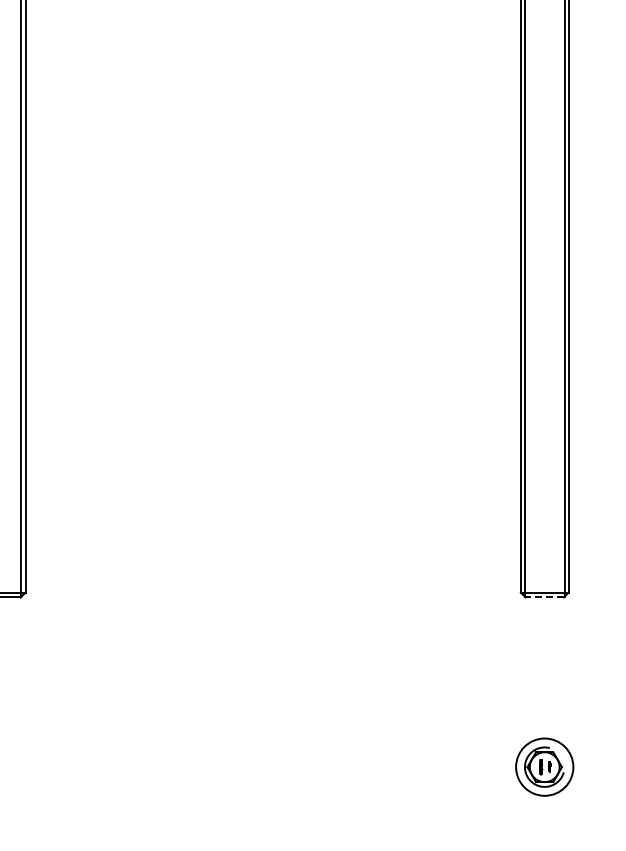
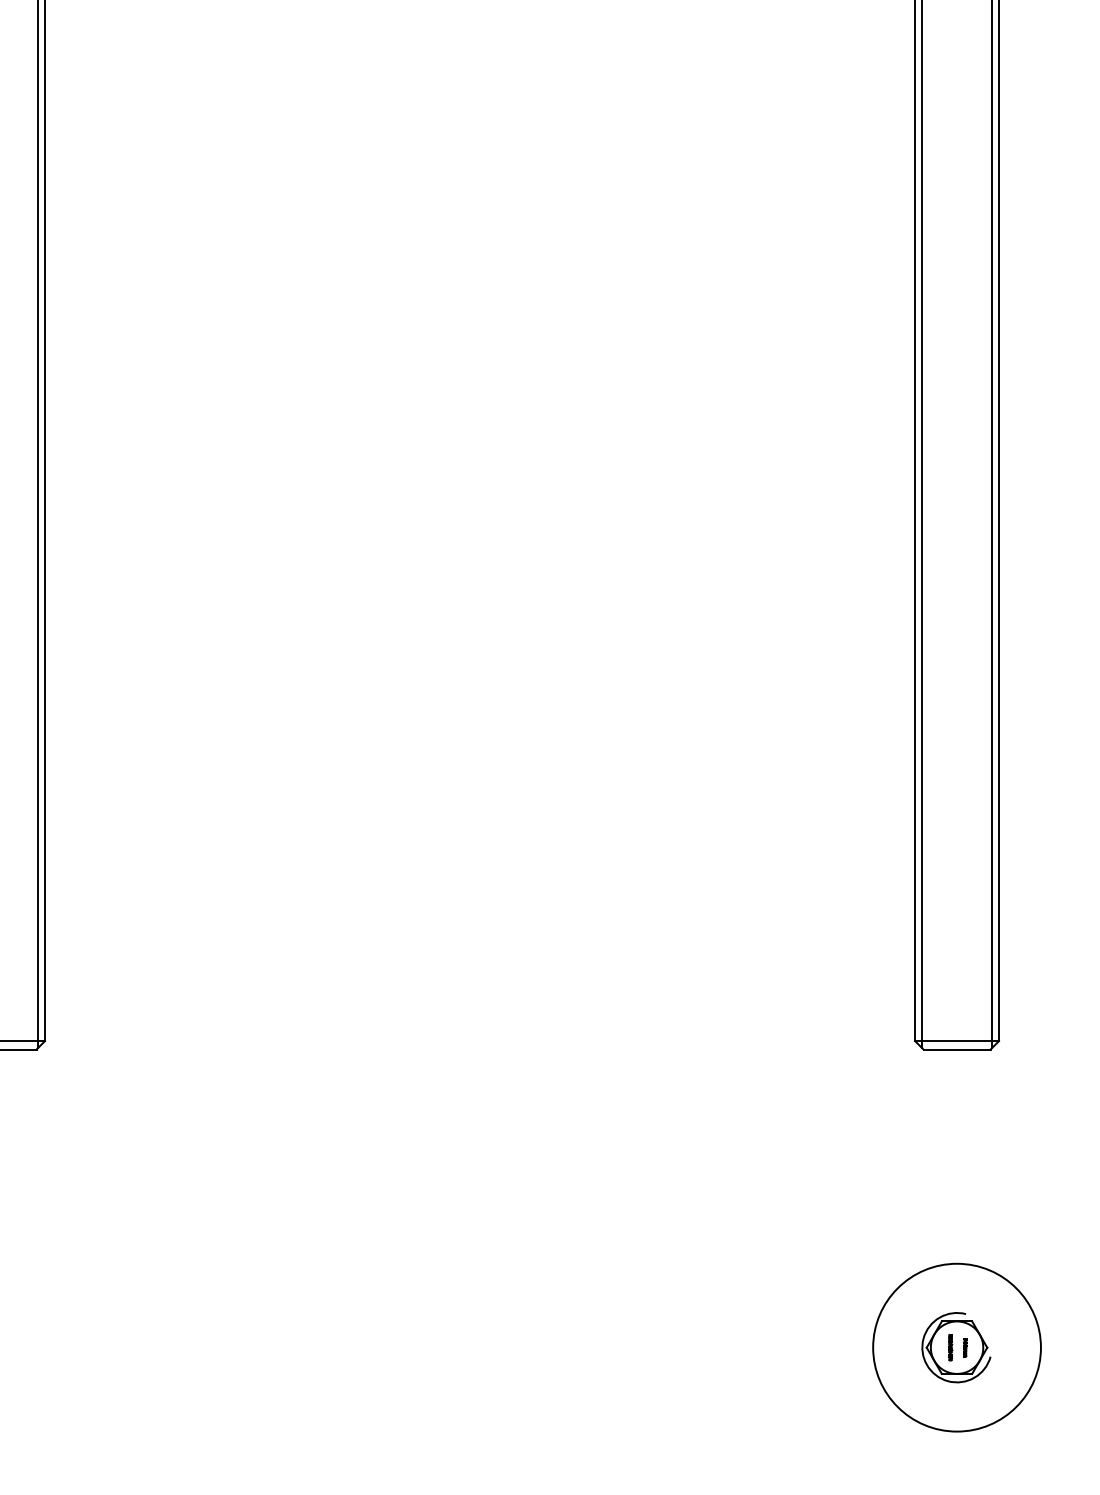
line: (544, 597) -> (956, 1049), dashed -> solid
circle: (544, 766) -> (956, 1346), size x1.67

